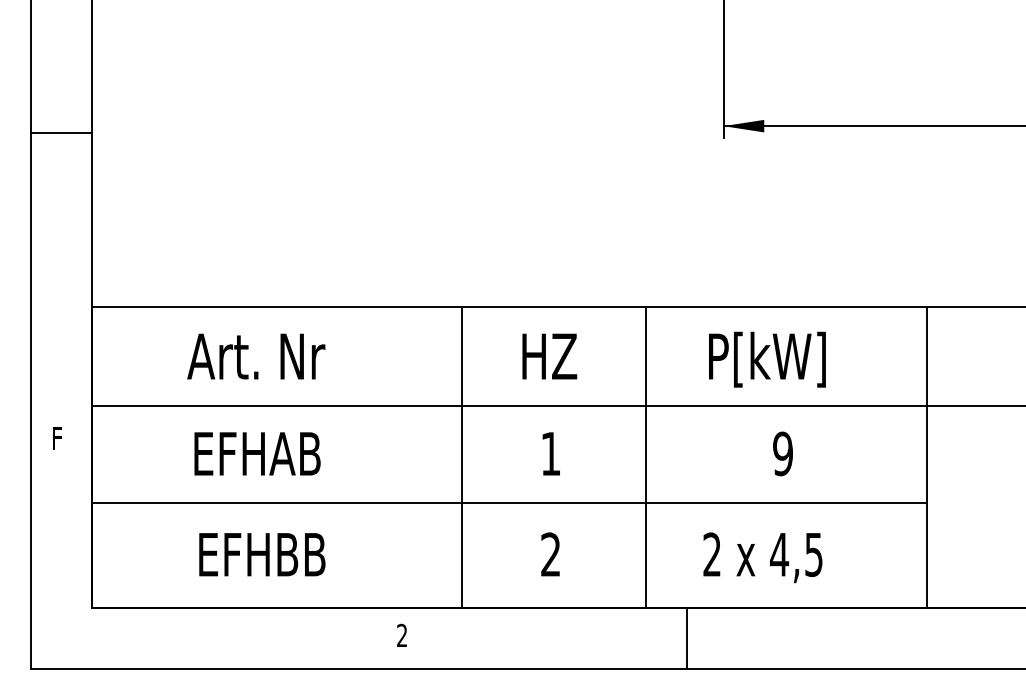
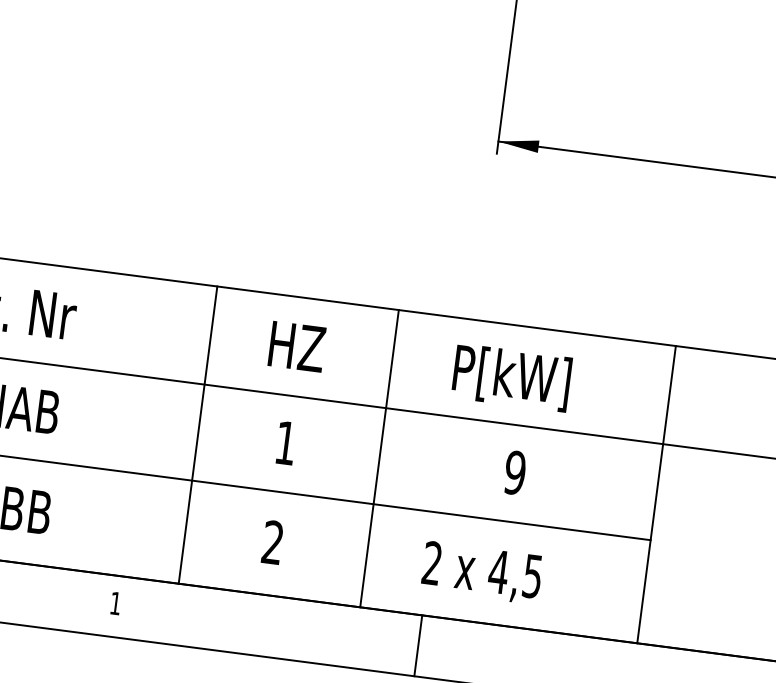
text: (401, 634) -> (115, 602), 2 -> 1
line: (686, 638) -> (417, 645), moved

